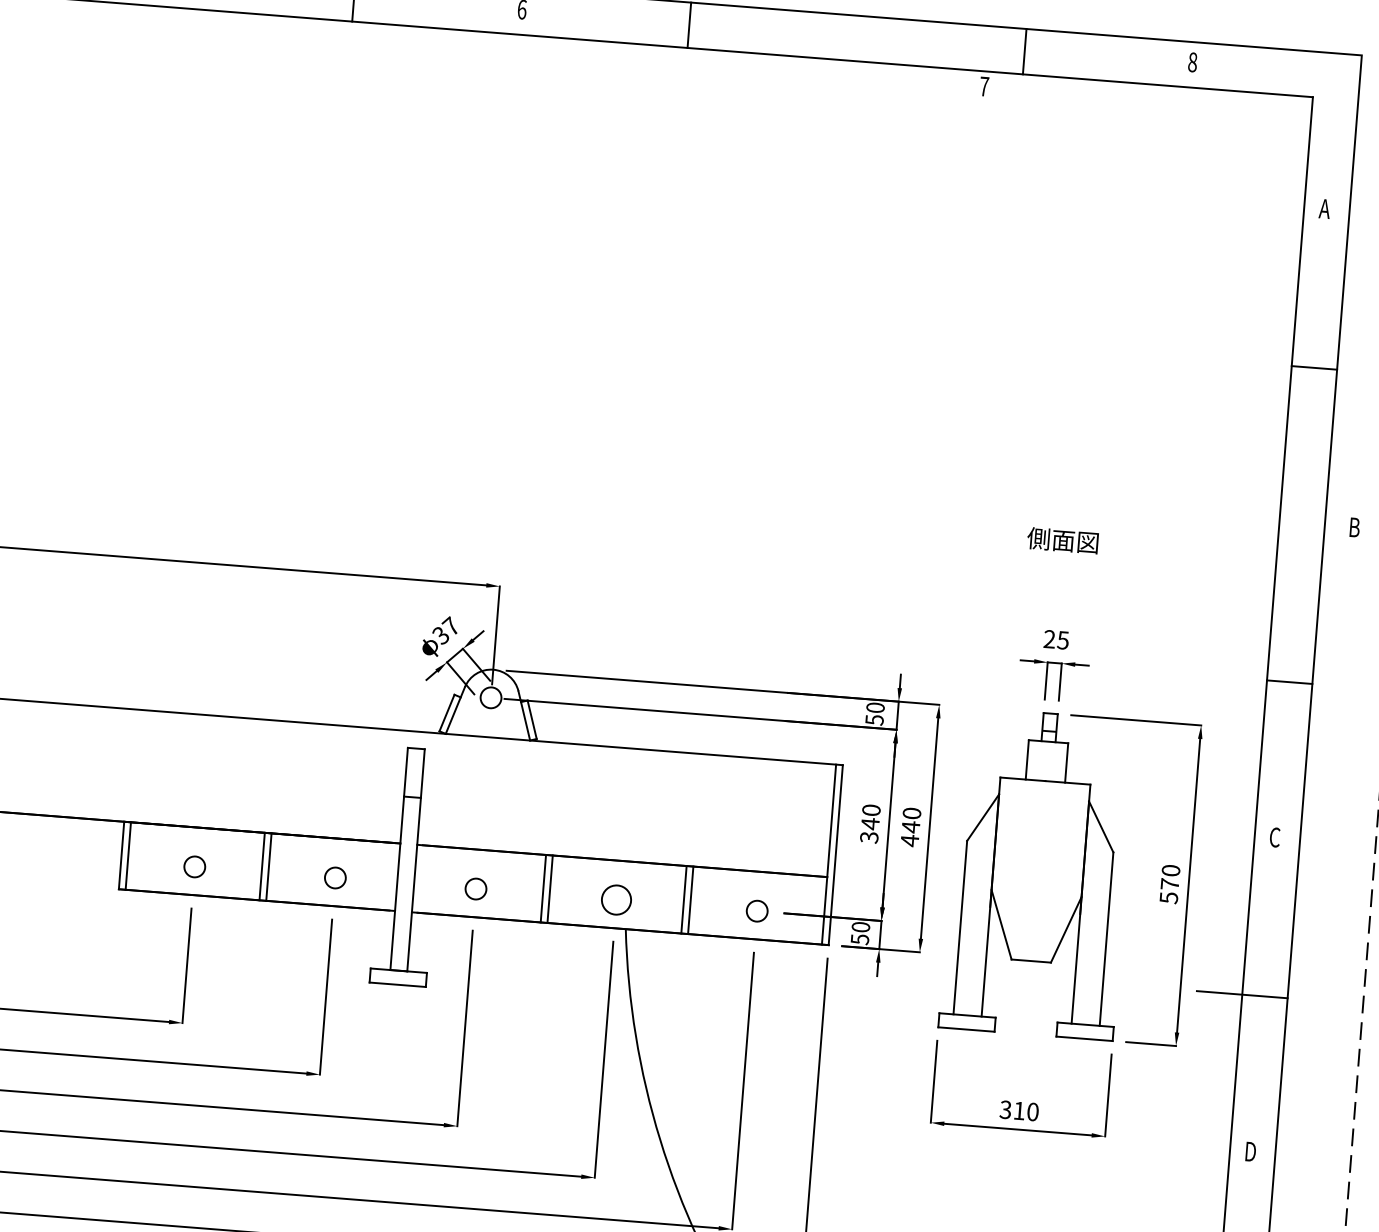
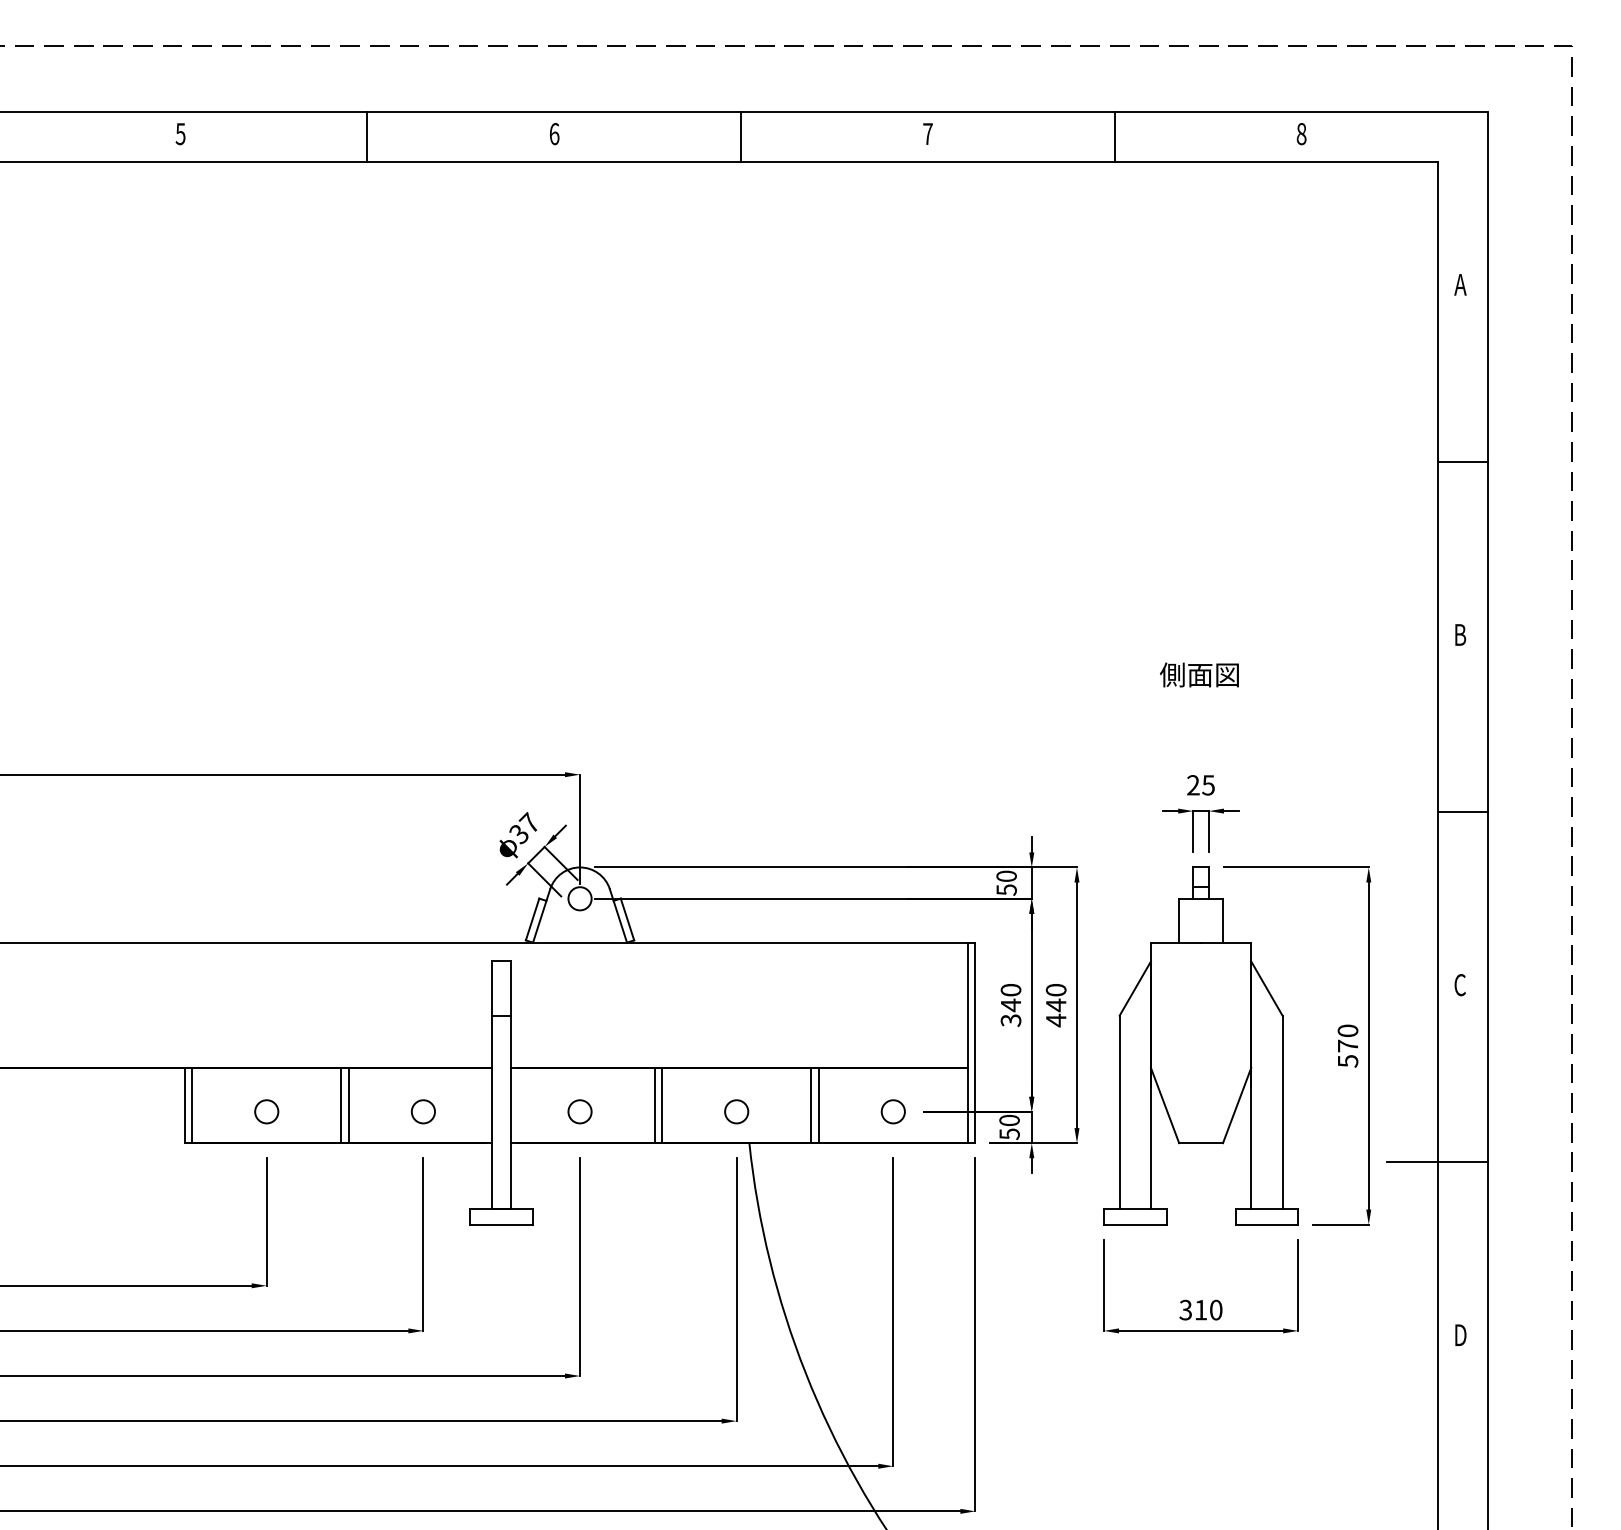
text: (983, 86) -> (927, 133), moved
text: (1354, 527) -> (1460, 634), moved
circle: (616, 899) -> (736, 1111), size x0.71

